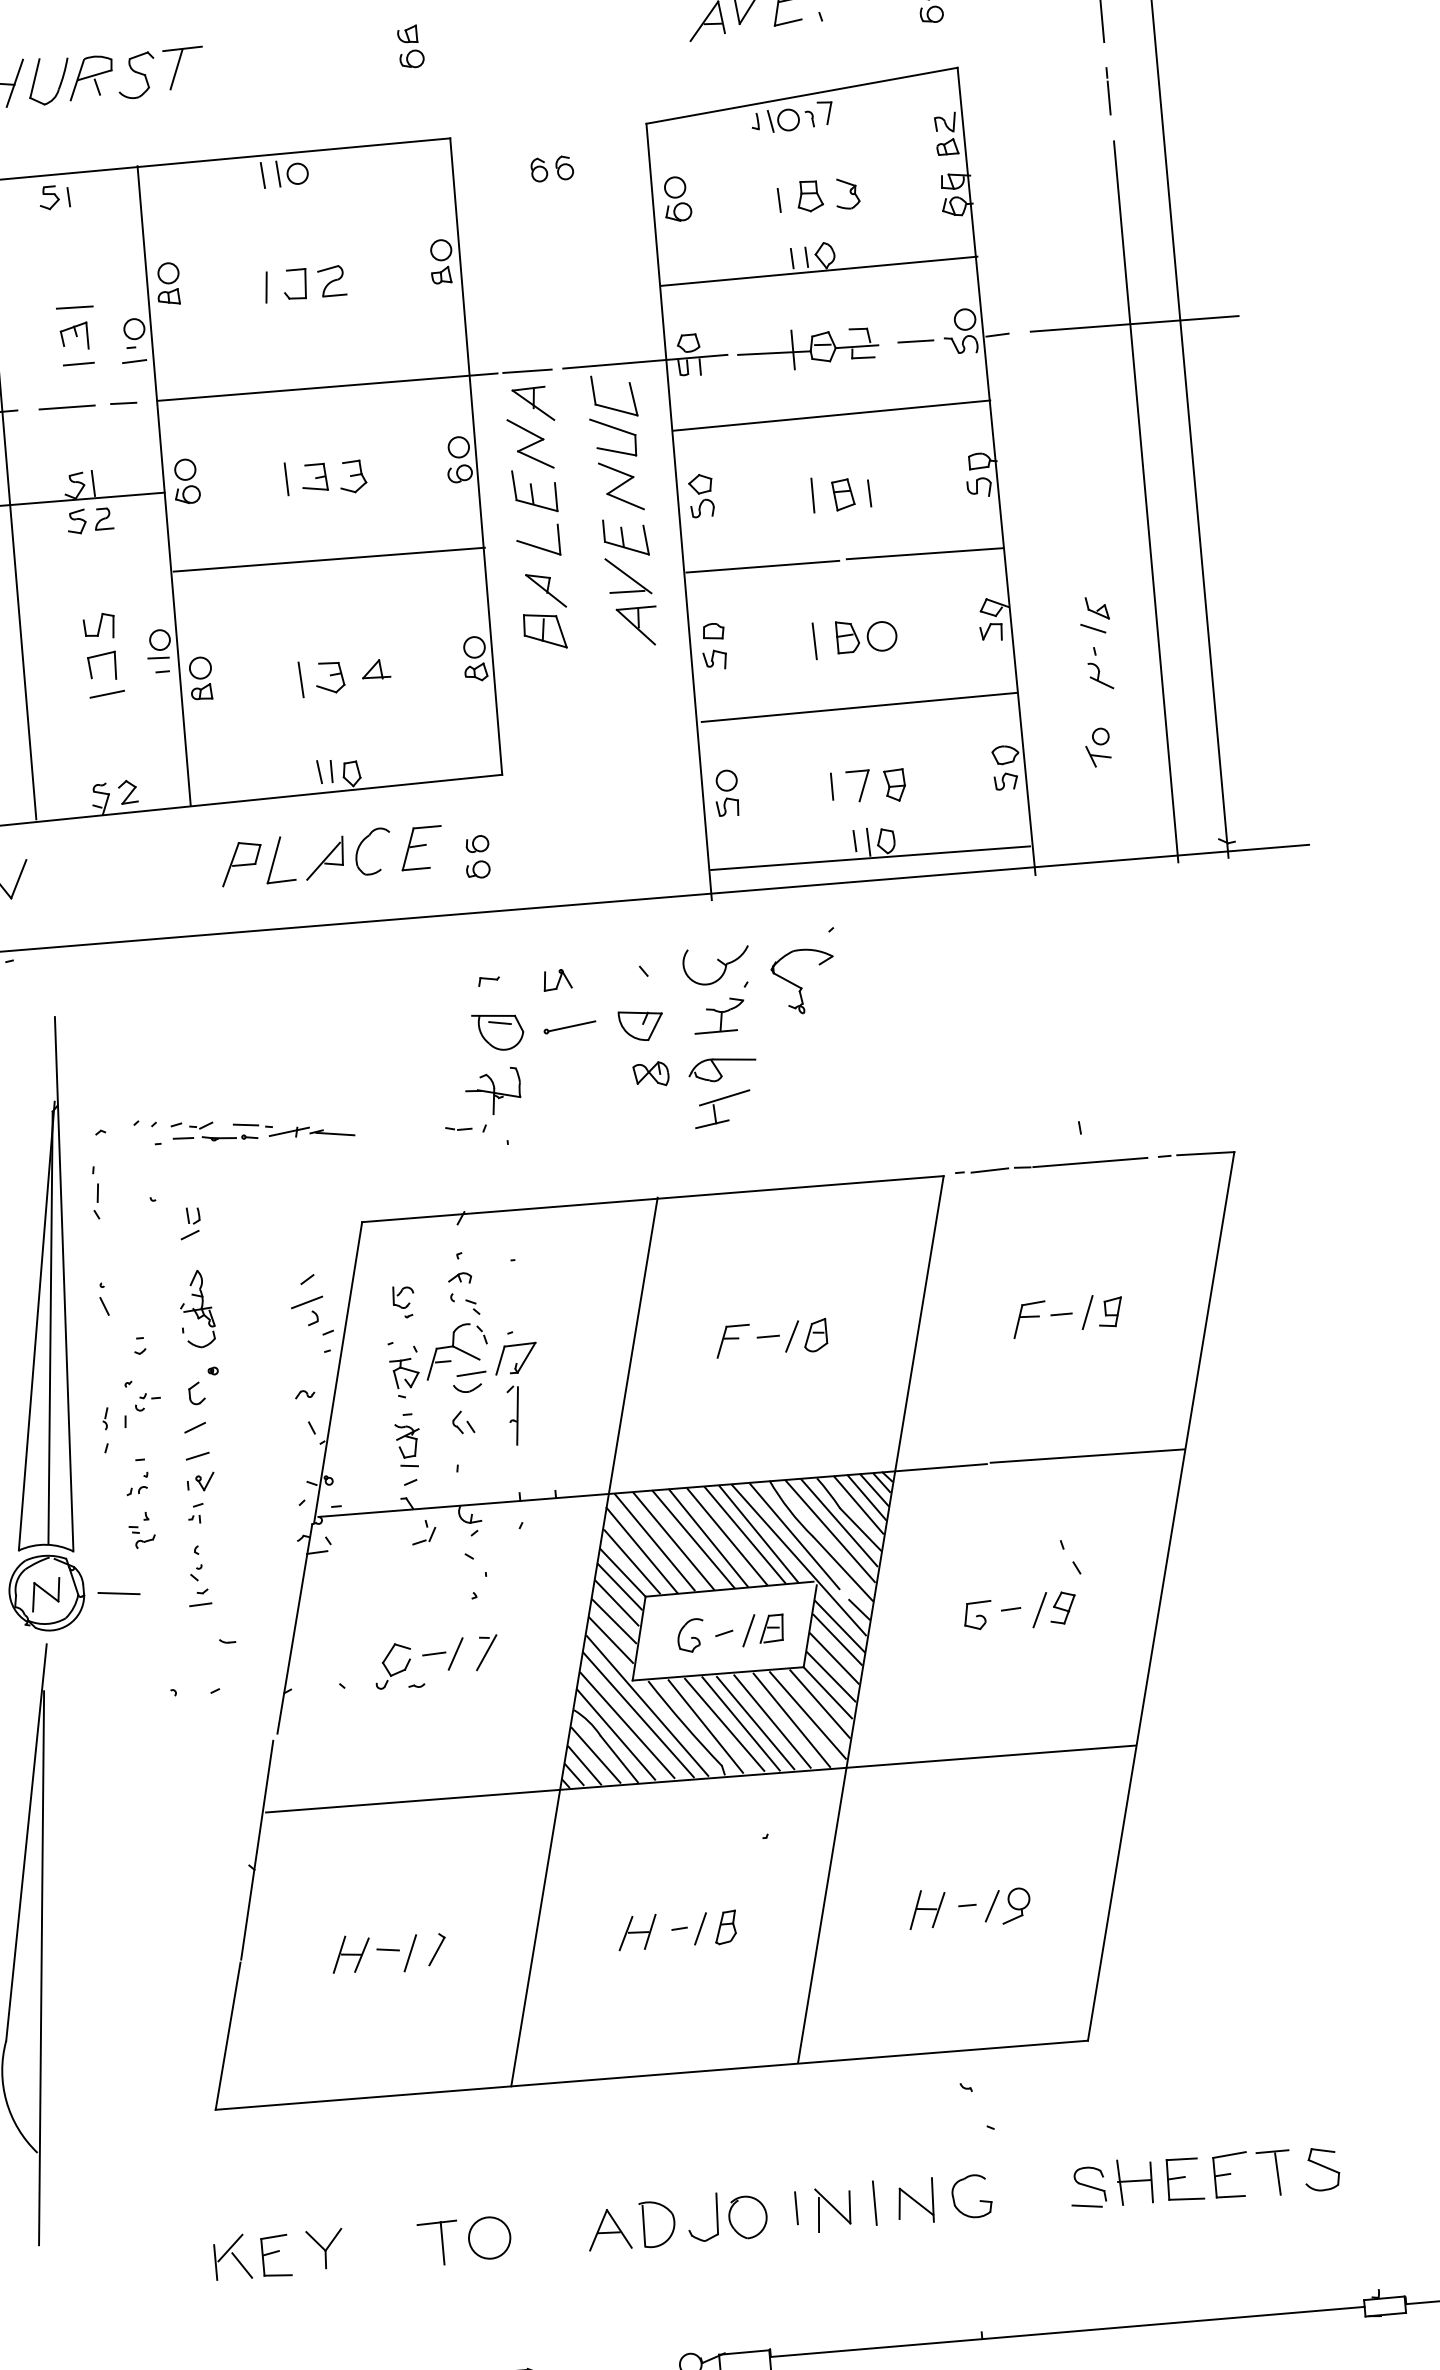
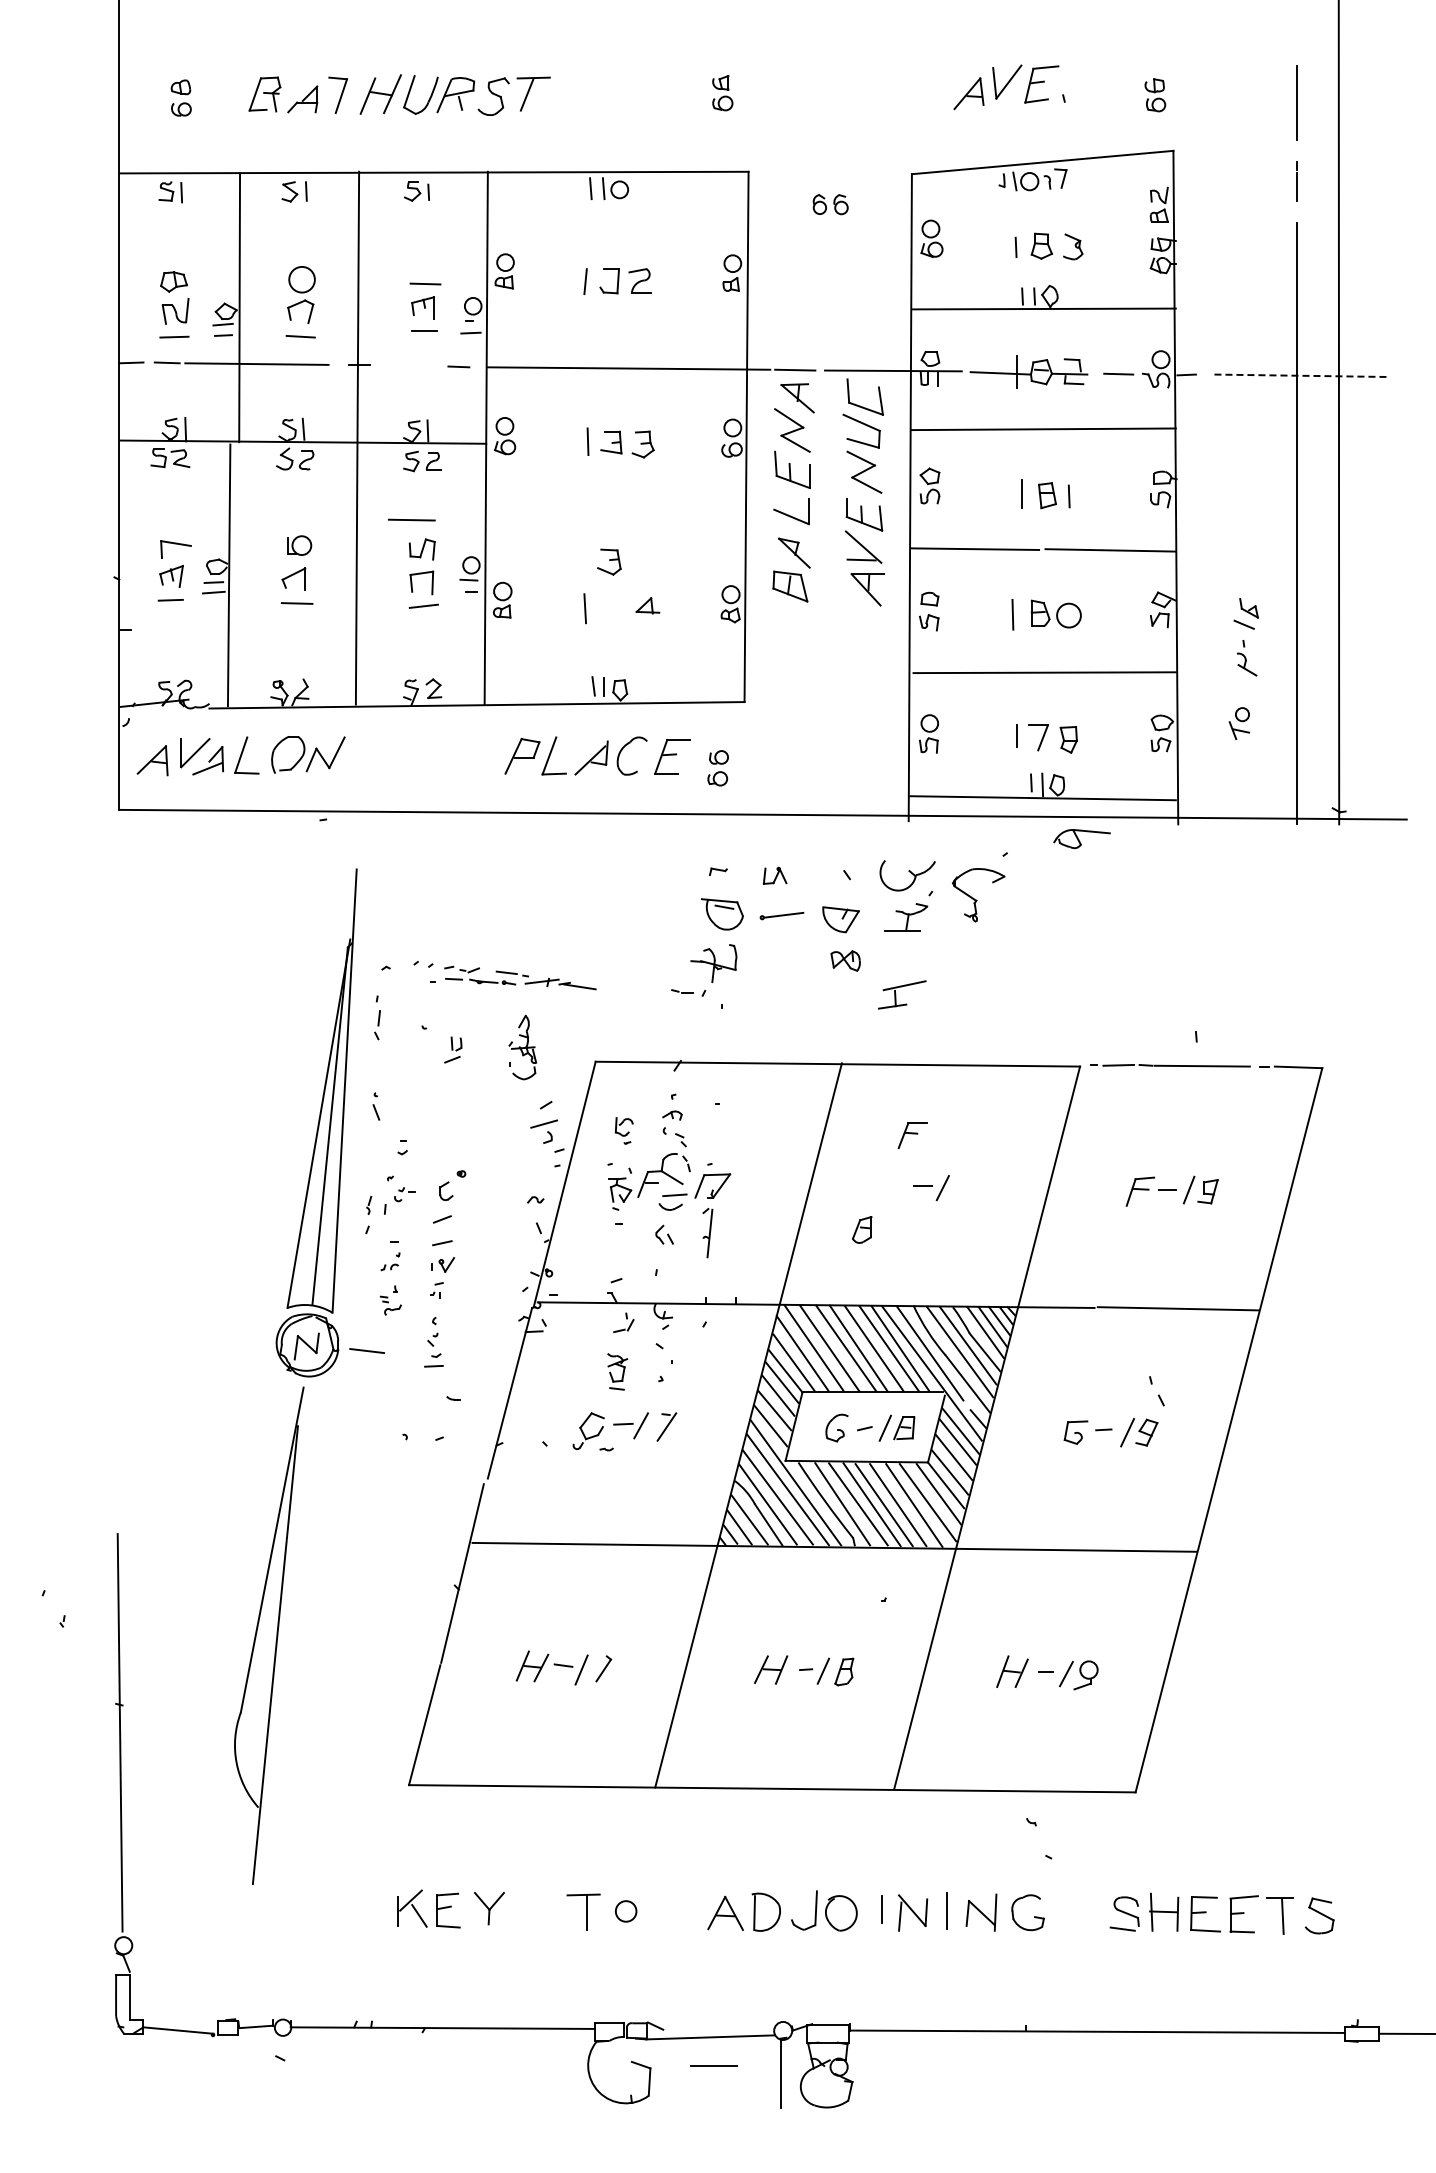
line: (1134, 323) -> (1300, 375), solid -> dashed
line: (66, 406) -> (411, 519), moved
line: (328, 558) -> (616, 510), removed
part: (330, 677) -> (609, 561), moved
part: (721, 1070) -> (1081, 839), moved
part: (196, 1309) -> (522, 1047), moved
part: (815, 1334) -> (862, 1229), moved
part: (732, 1341) -> (912, 1135), moved
part: (408, 1445) -> (617, 1371), moved
circle: (488, 2238) -> (625, 1911), size x0.6

